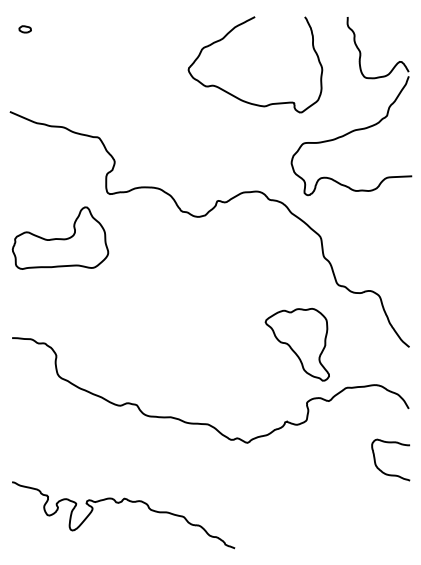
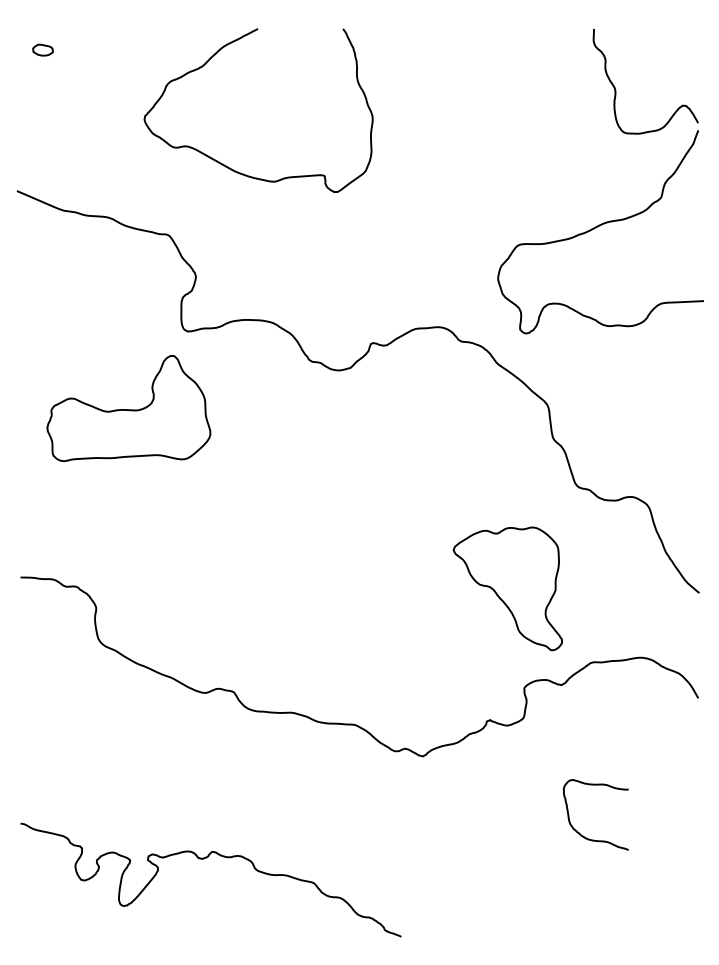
curve: (238, 97) -> (229, 166), moved
part: (60, 237) -> (128, 407), moved
curve: (382, 470) -> (581, 832), moved

